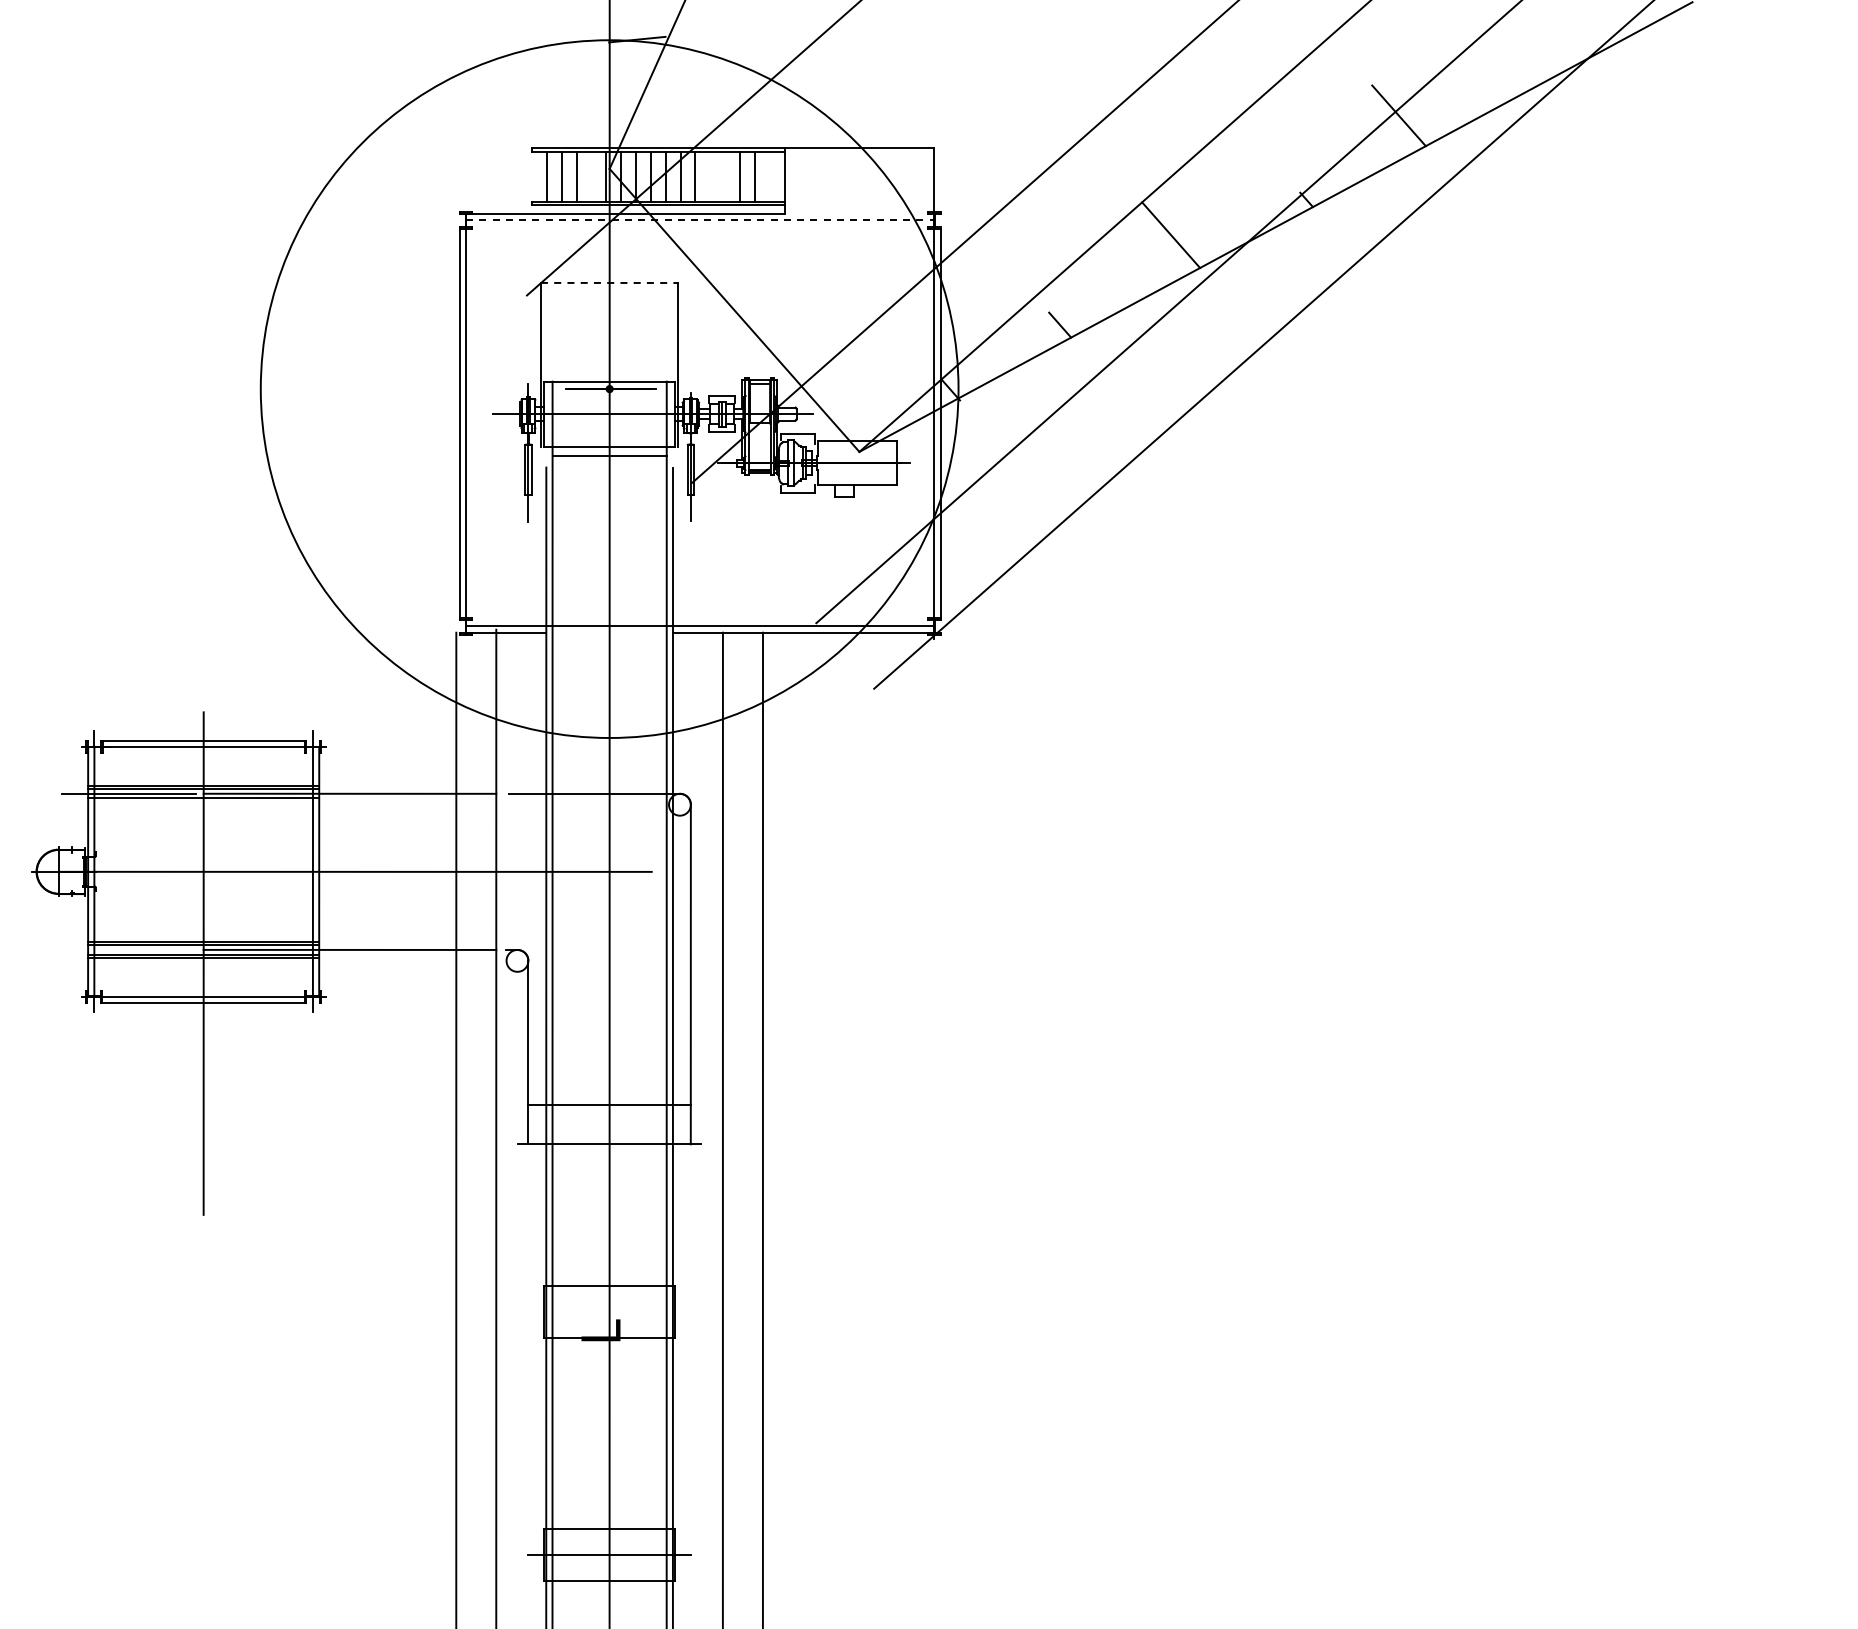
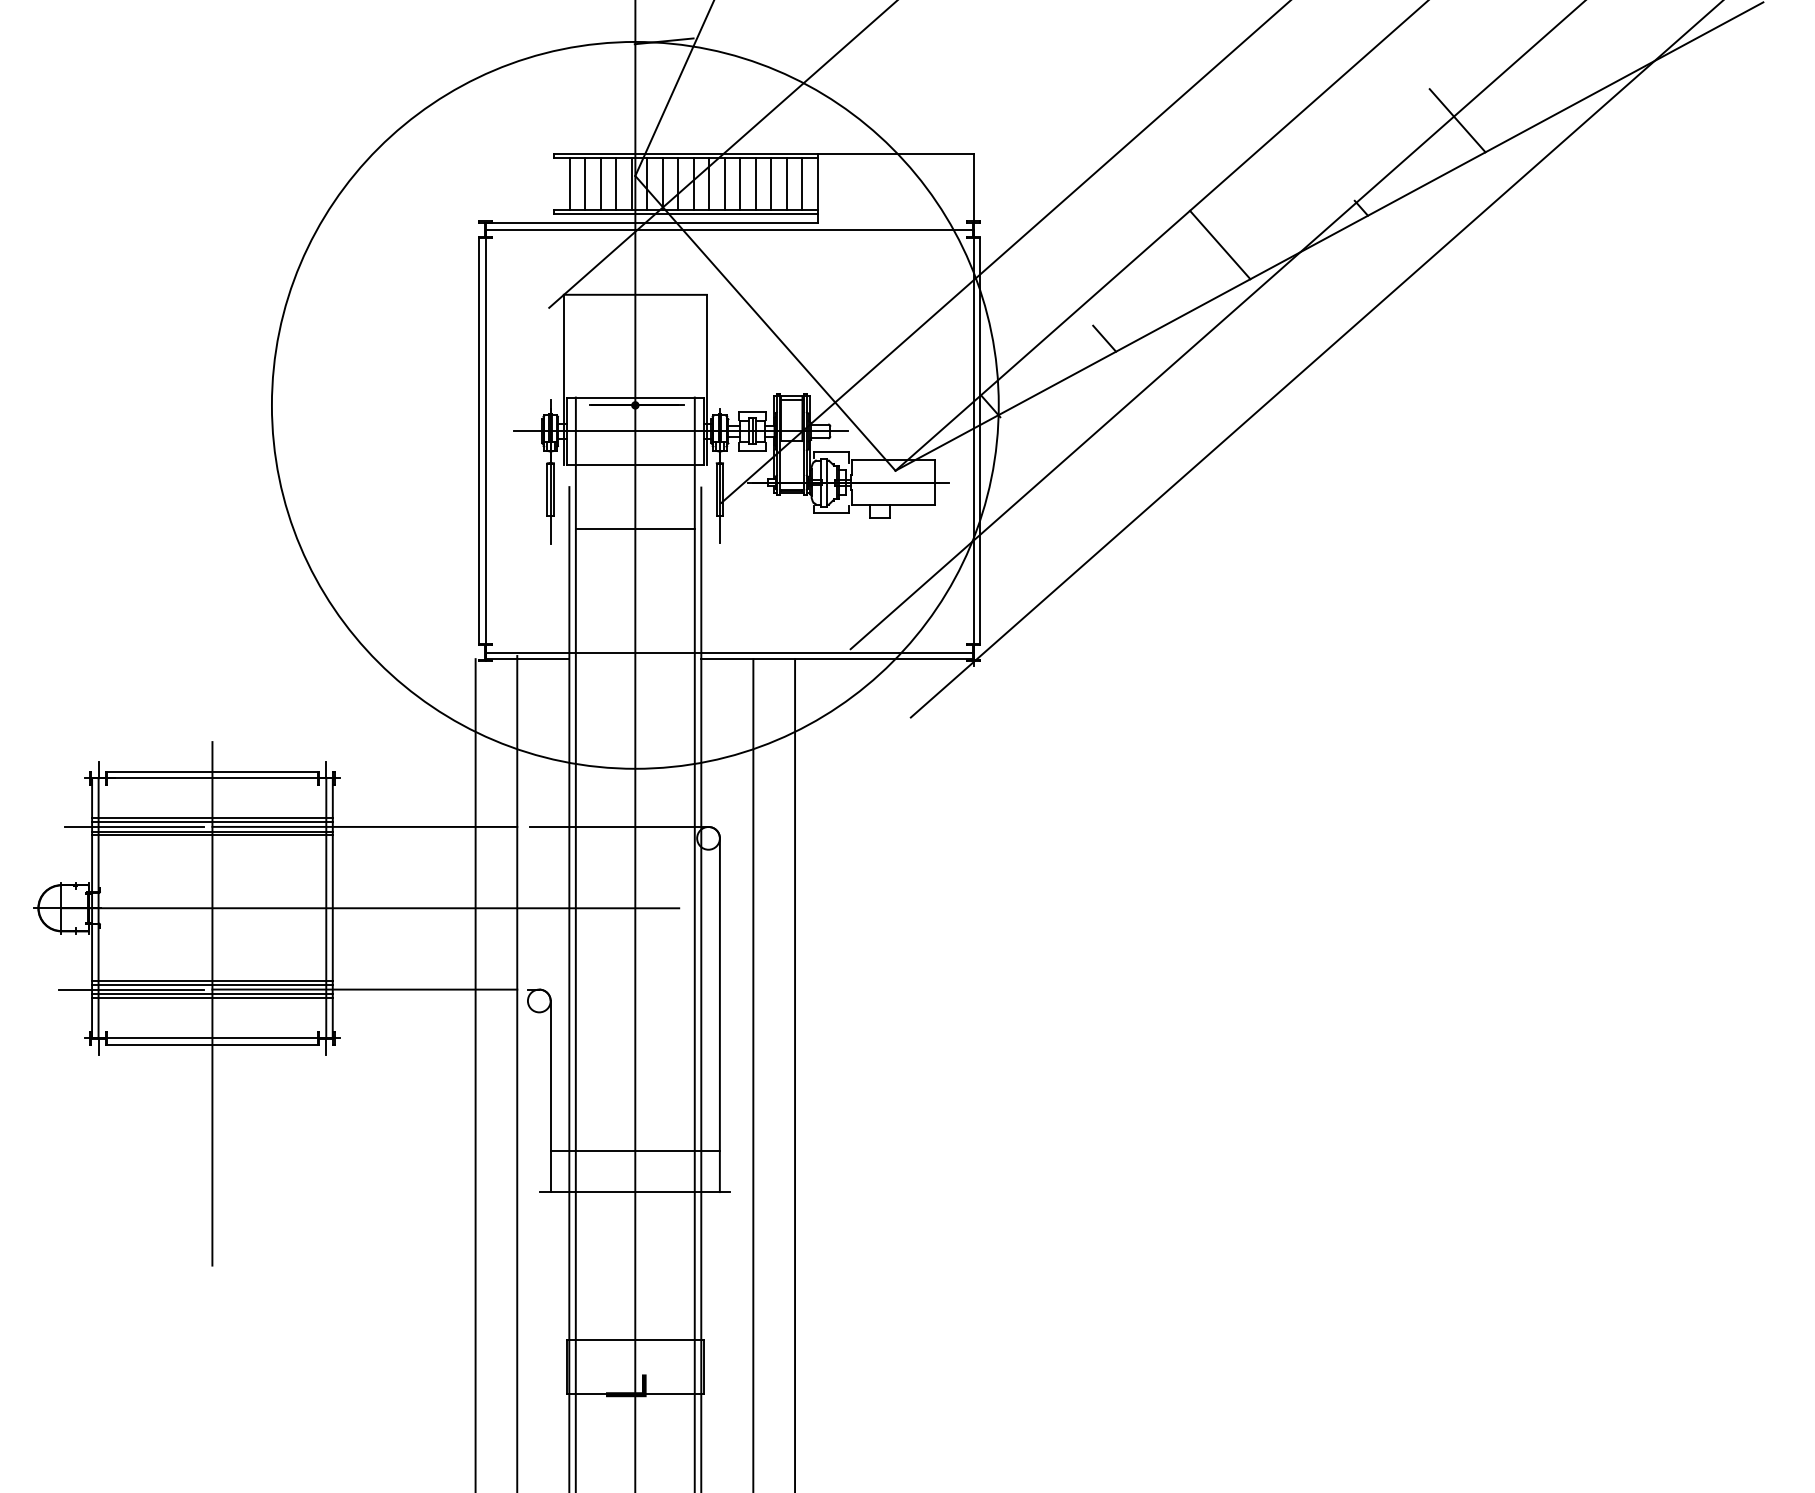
line: (591, 176) -> (616, 183), added
line: (710, 176) -> (740, 183), added
line: (725, 176) -> (756, 183), added
line: (769, 176) -> (801, 183), added
line: (700, 220) -> (729, 229), dashed -> solid
line: (609, 282) -> (635, 294), dashed -> solid
line: (609, 455) -> (635, 528), moved
line: (203, 802) -> (212, 836), added
line: (125, 949) -> (130, 989), added

